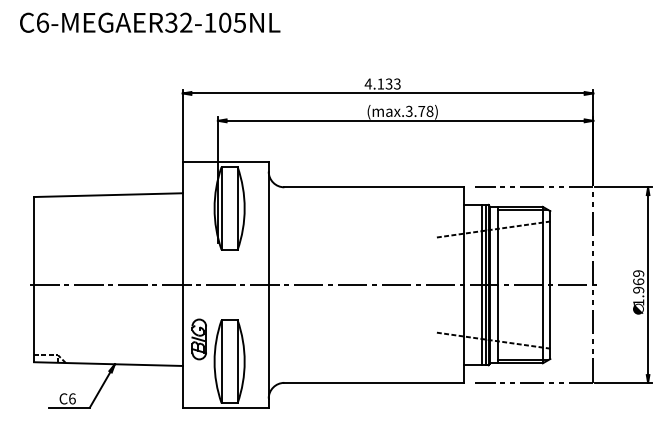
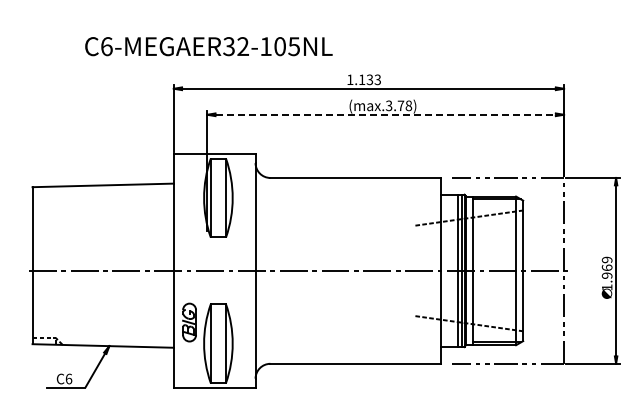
text: (149, 22) -> (208, 46), moved
text: (367, 83) -> (349, 79), 4.133 -> 1.133
line: (406, 120) -> (386, 114), solid -> dashed

